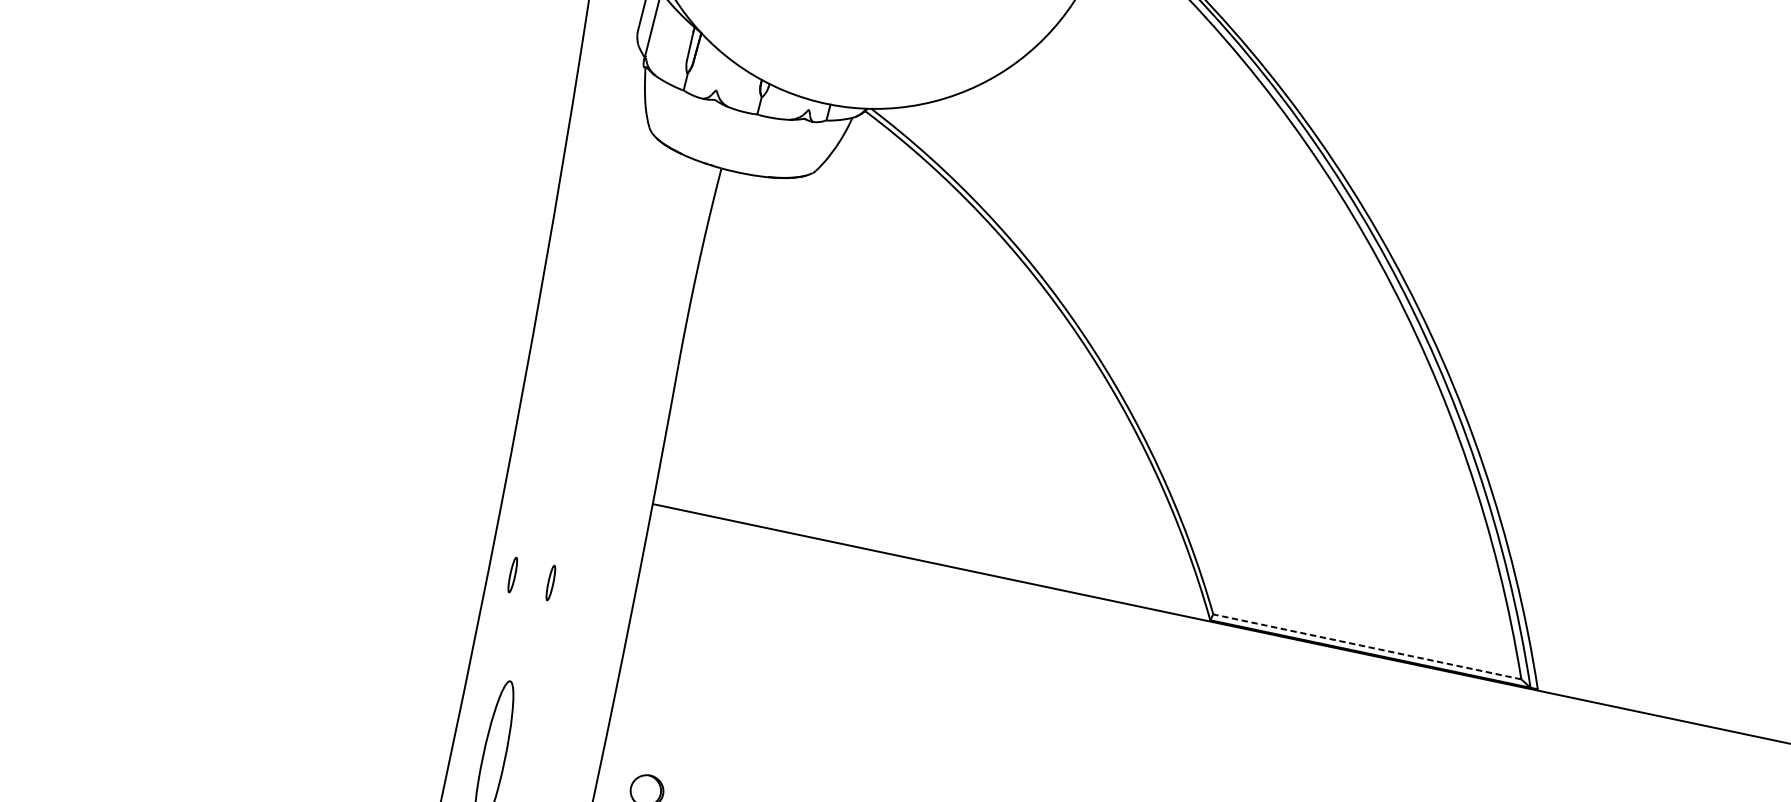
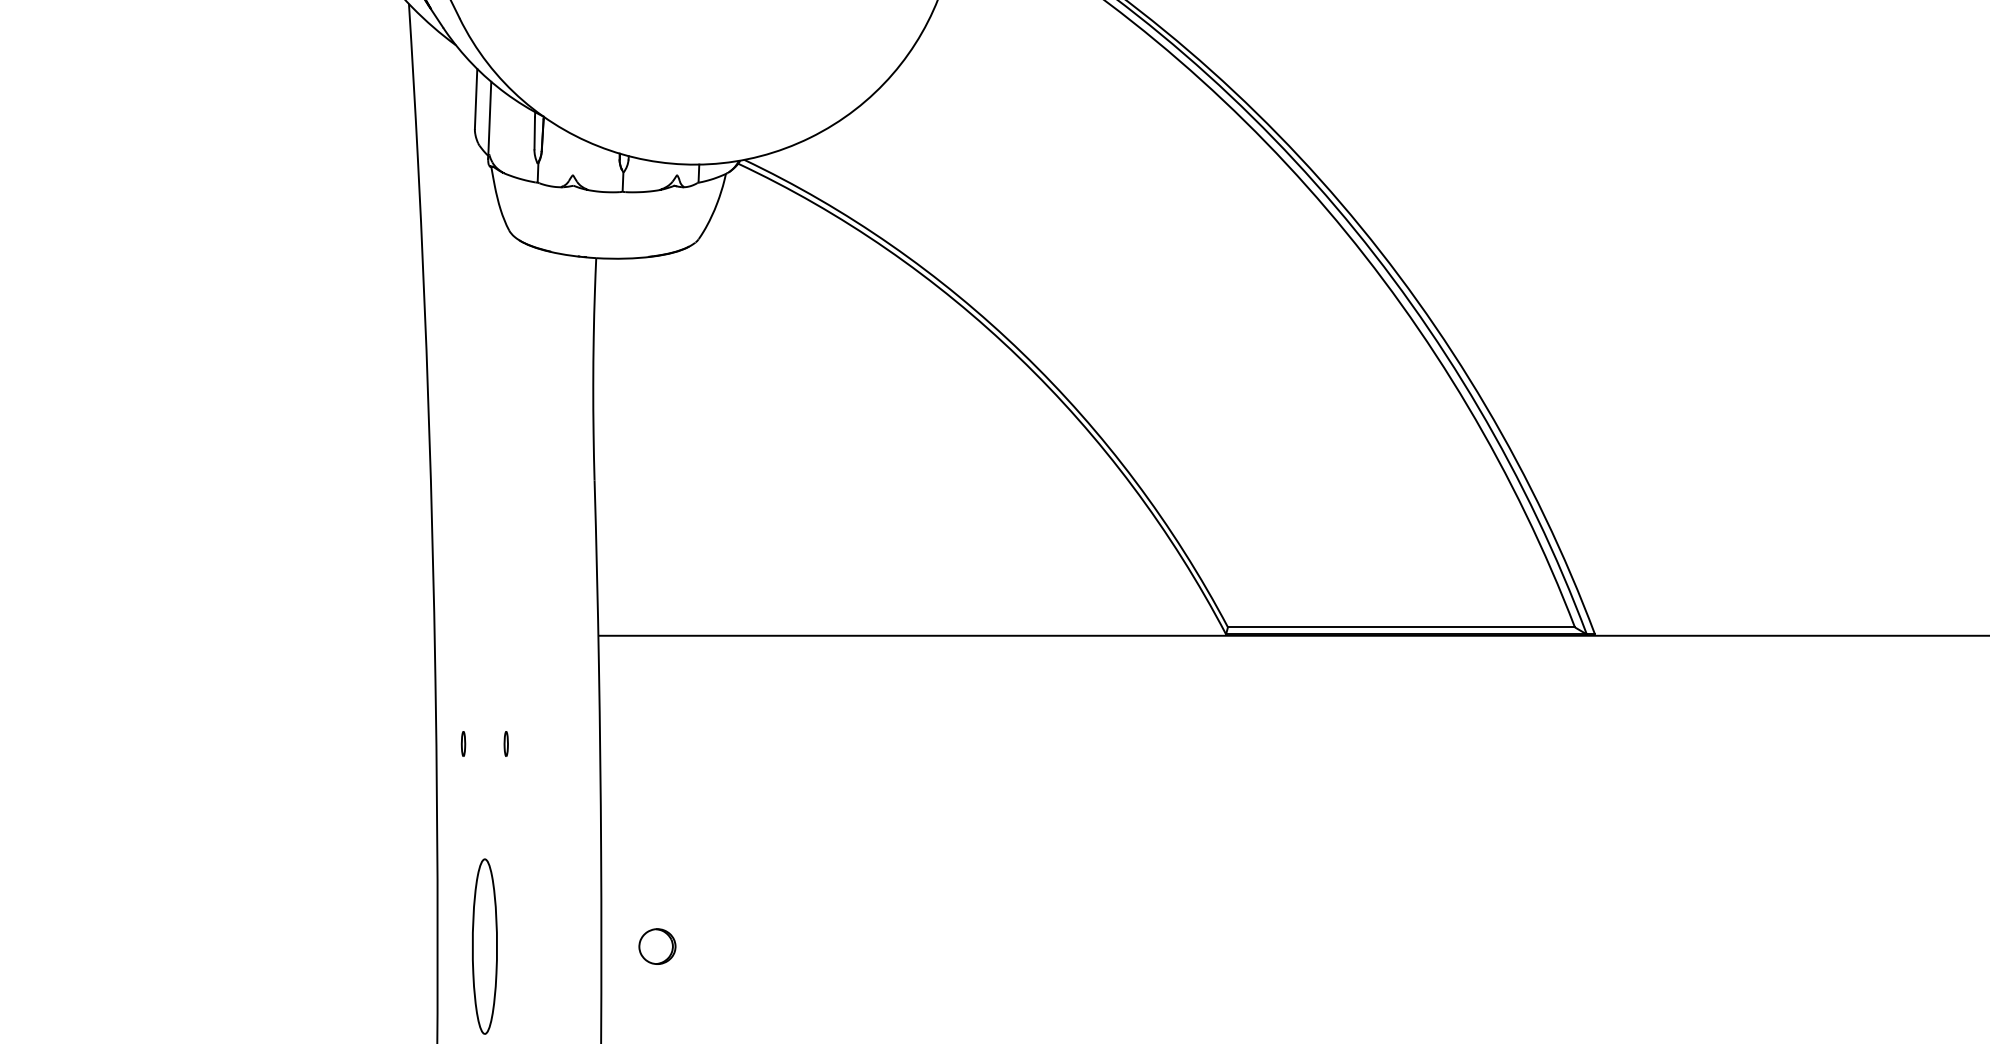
part: (512, 574) -> (463, 743), size x0.62
part: (550, 582) -> (505, 743), size x0.62
line: (1366, 646) -> (1400, 627), dashed -> solid

